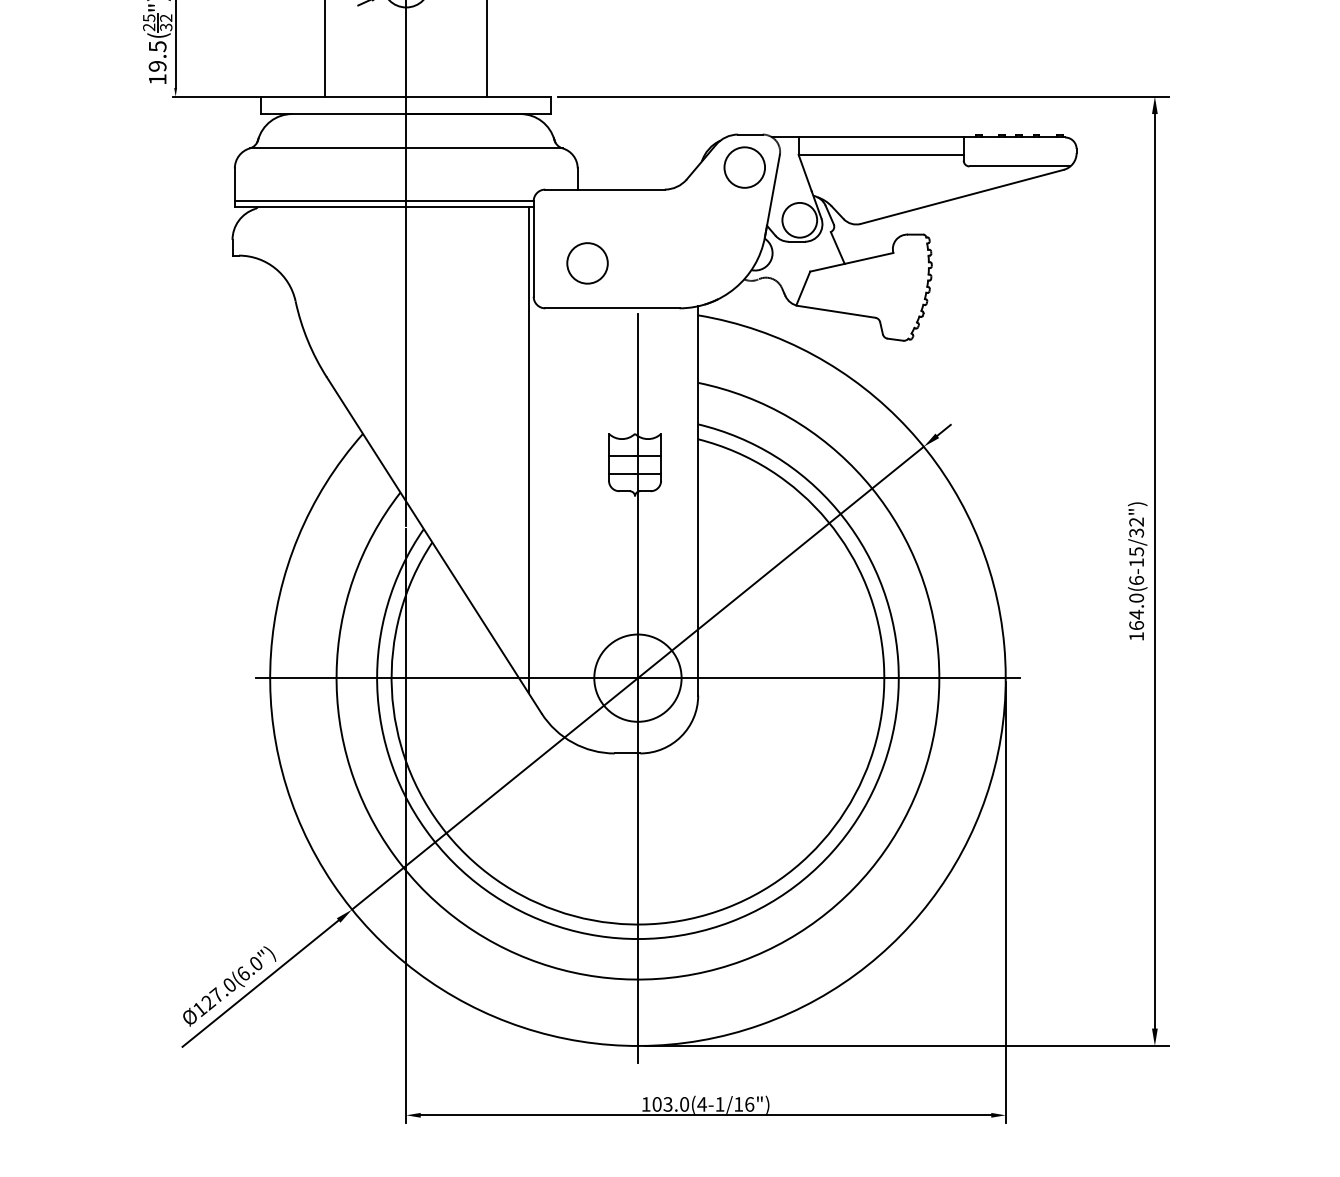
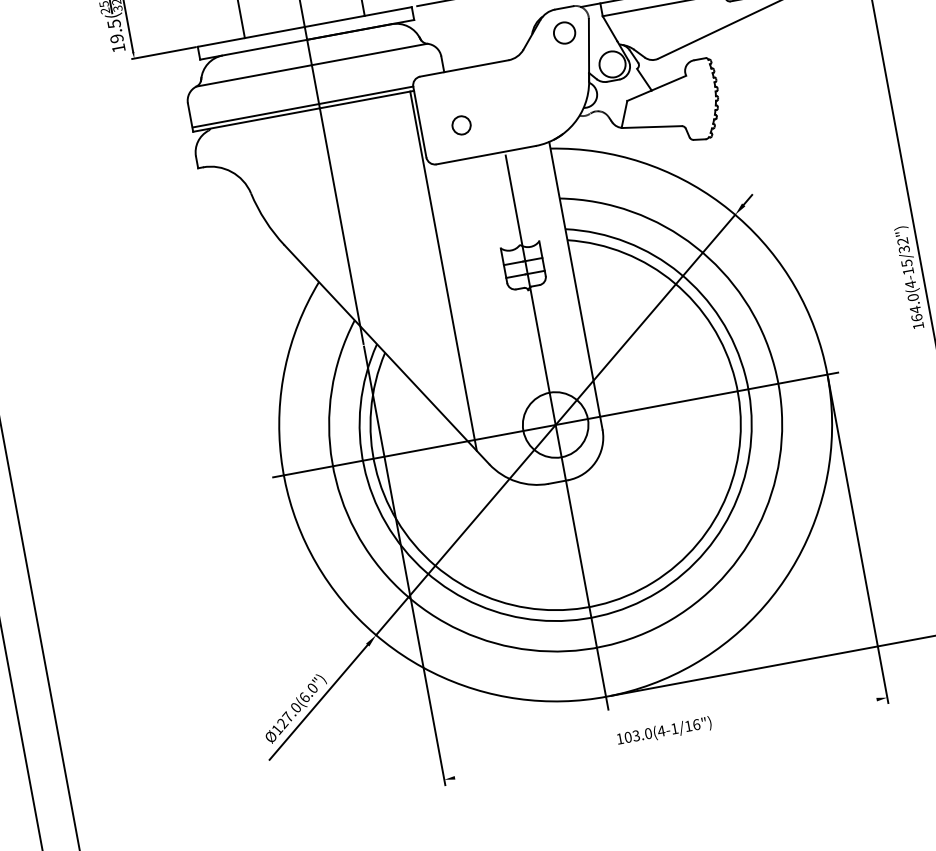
circle: (744, 167) -> (564, 33), size x0.7
circle: (587, 263) -> (461, 125), size x0.6
text: (1136, 580) -> (910, 284), 164.0(6-15/32") -> 164.0(4-15/32")
line: (705, 1115) -> (665, 738), removed

